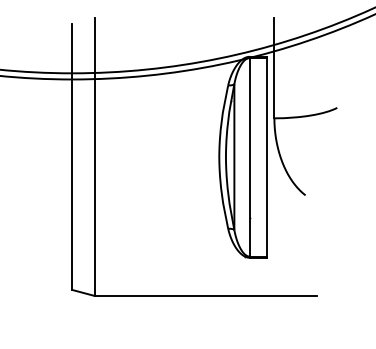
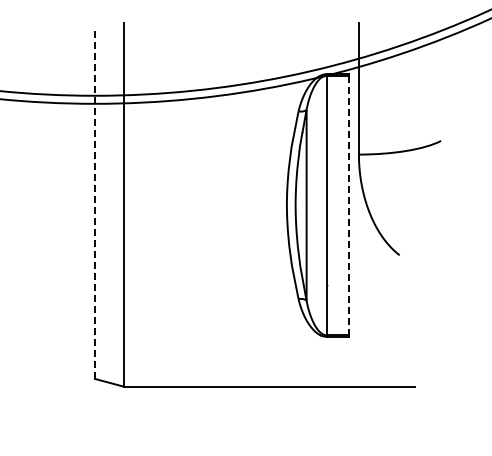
line: (72, 156) -> (94, 204), solid -> dashed
line: (267, 157) -> (349, 205), solid -> dashed

